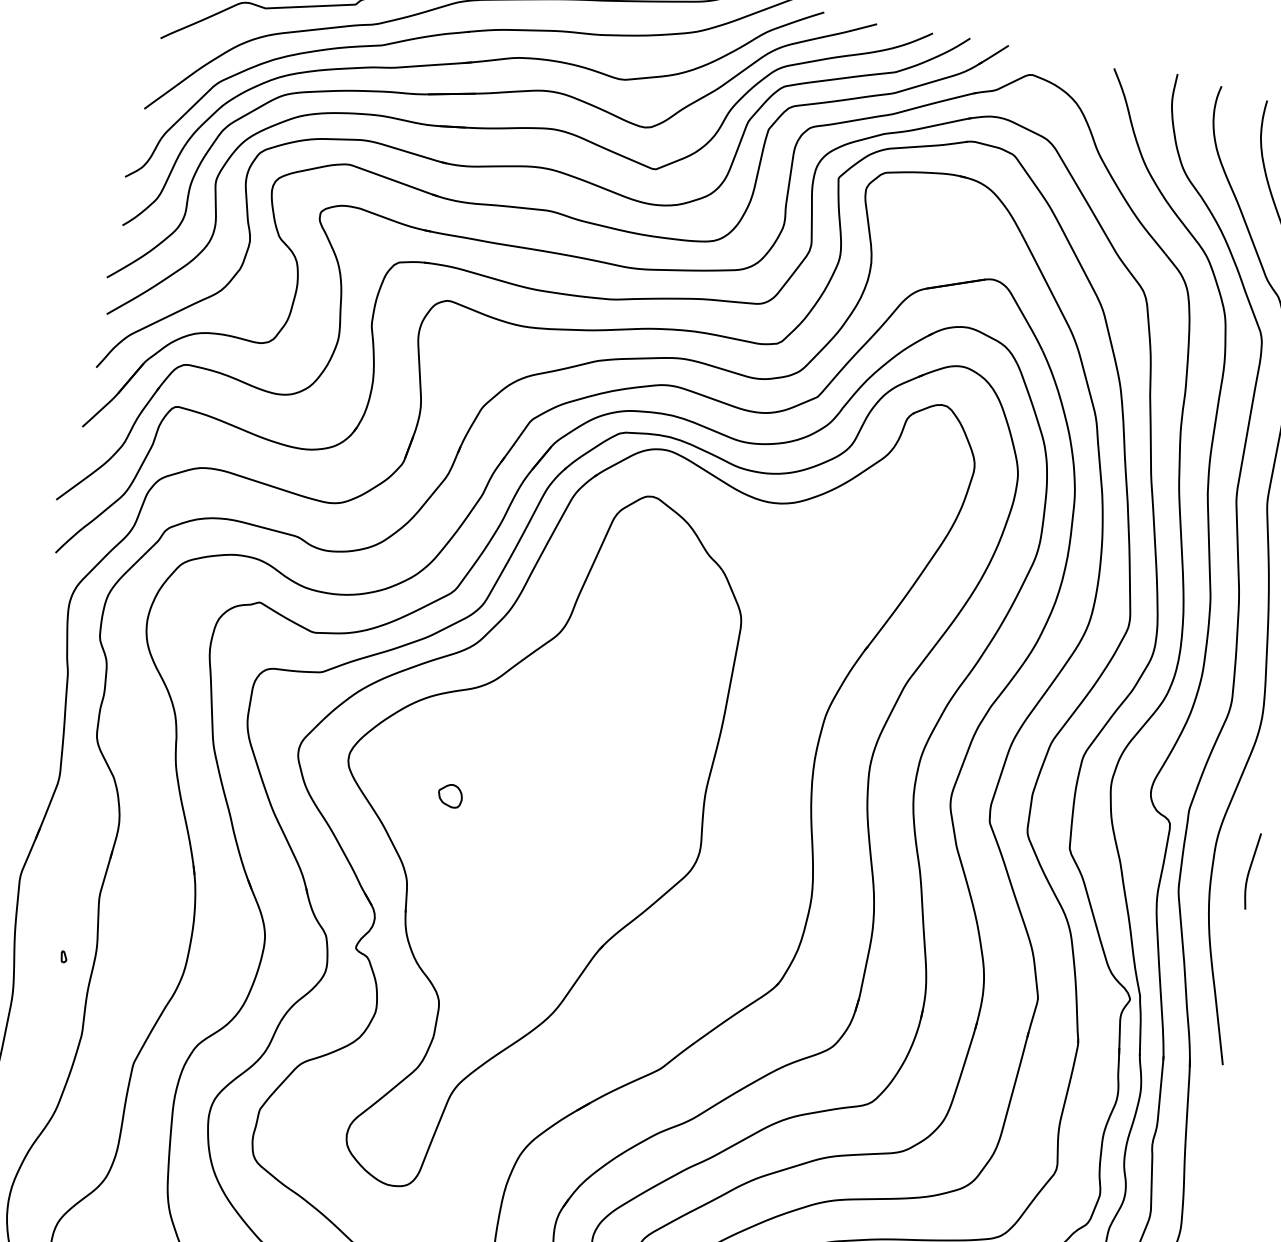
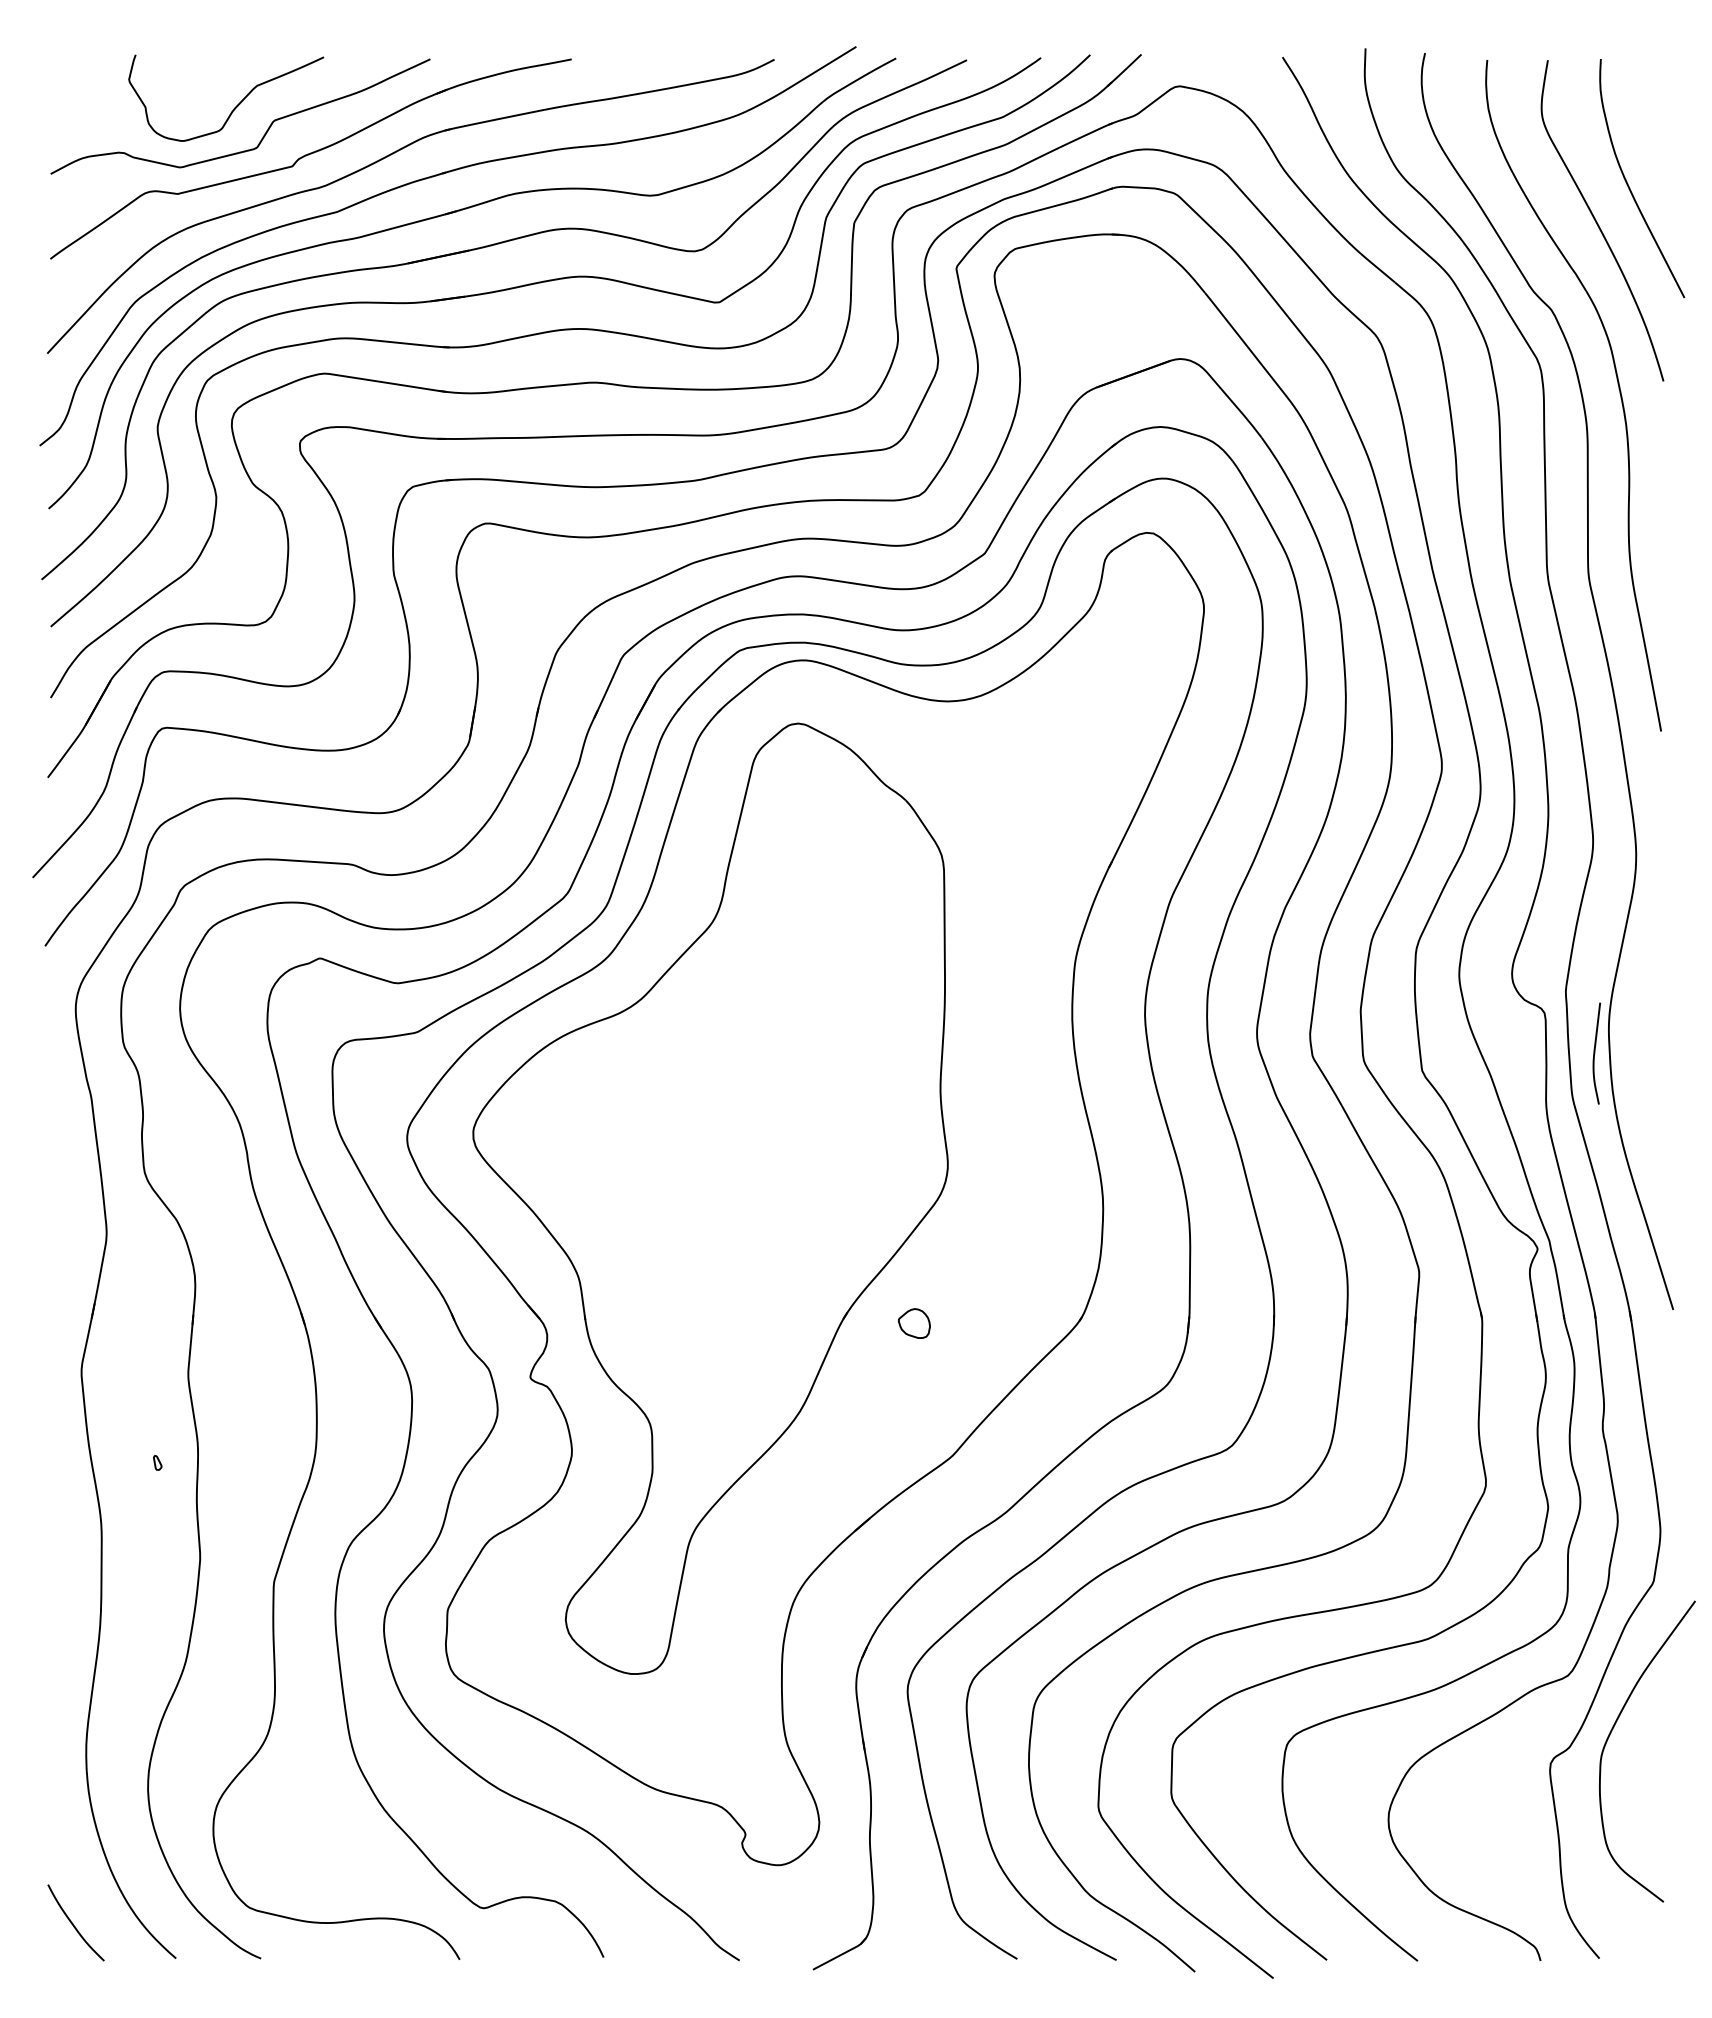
part: (449, 795) -> (913, 1323), moved
curve: (1250, 870) -> (1595, 1053), moved

